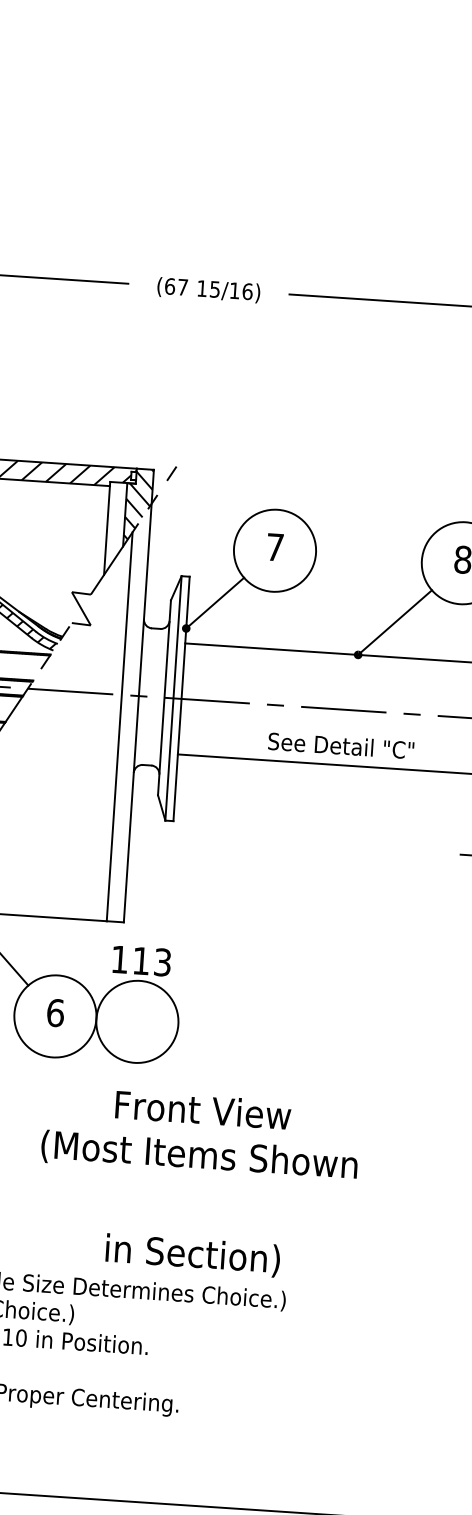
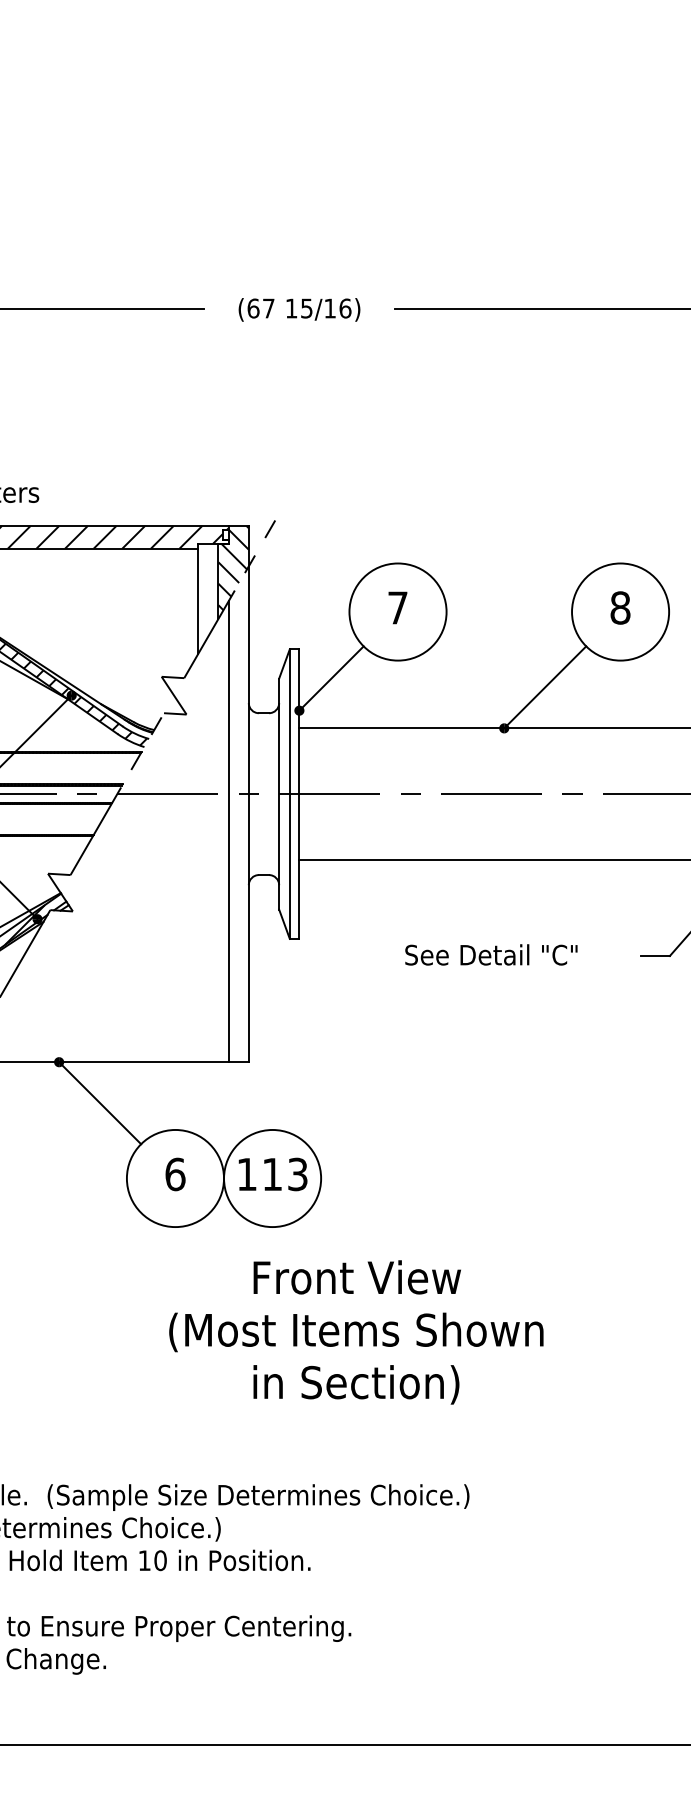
text: (341, 745) -> (491, 954), moved
text: (141, 961) -> (272, 1174), moved
text: (193, 1255) -> (356, 1384), moved

